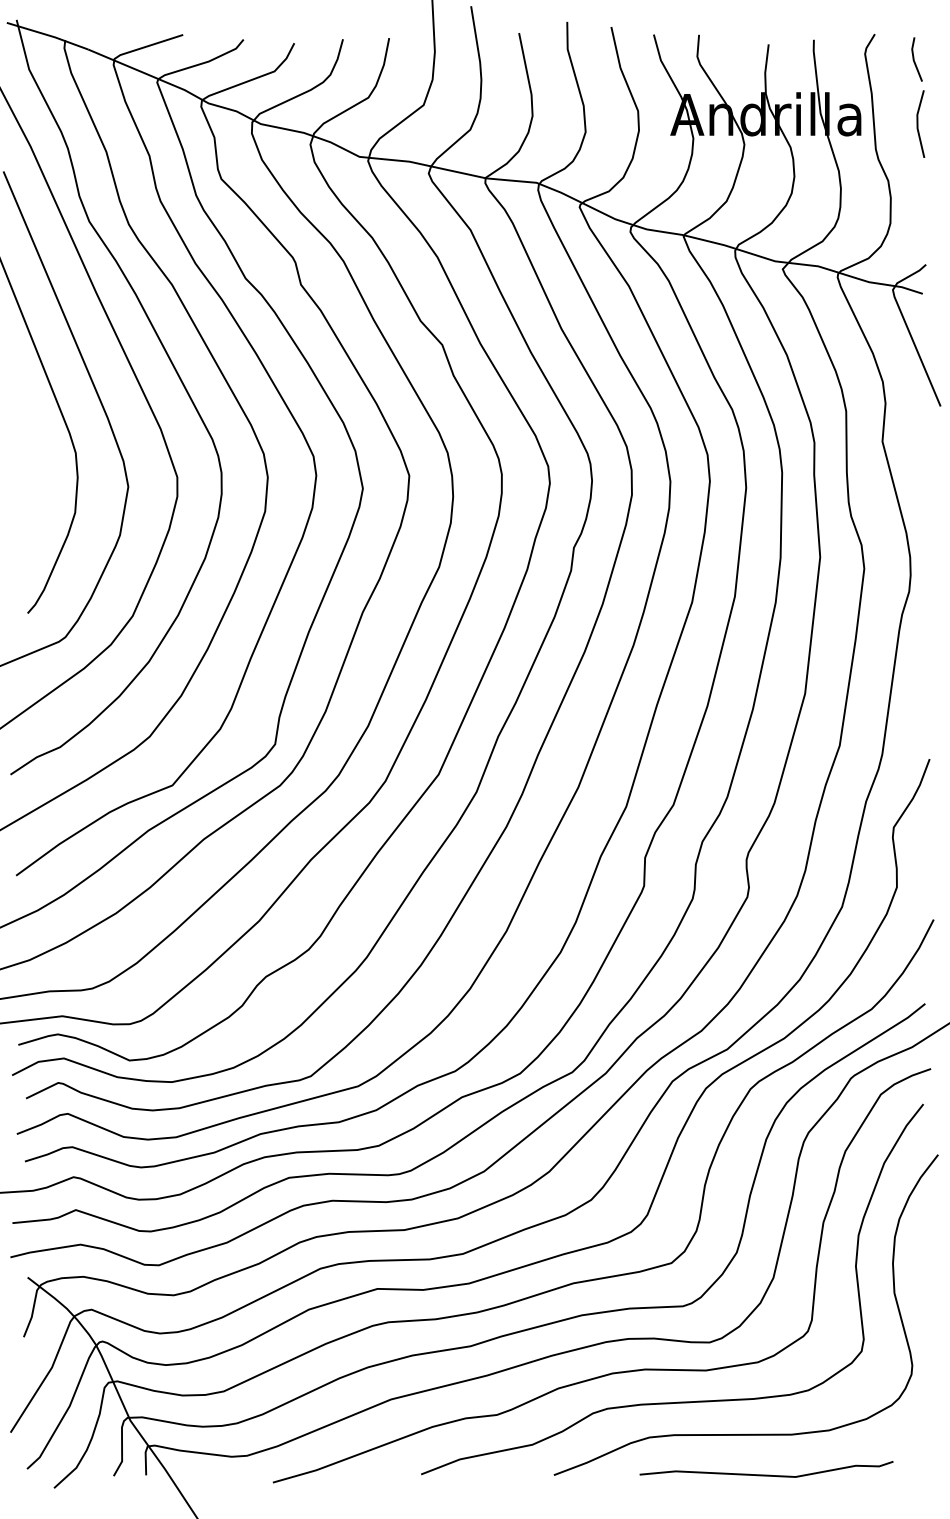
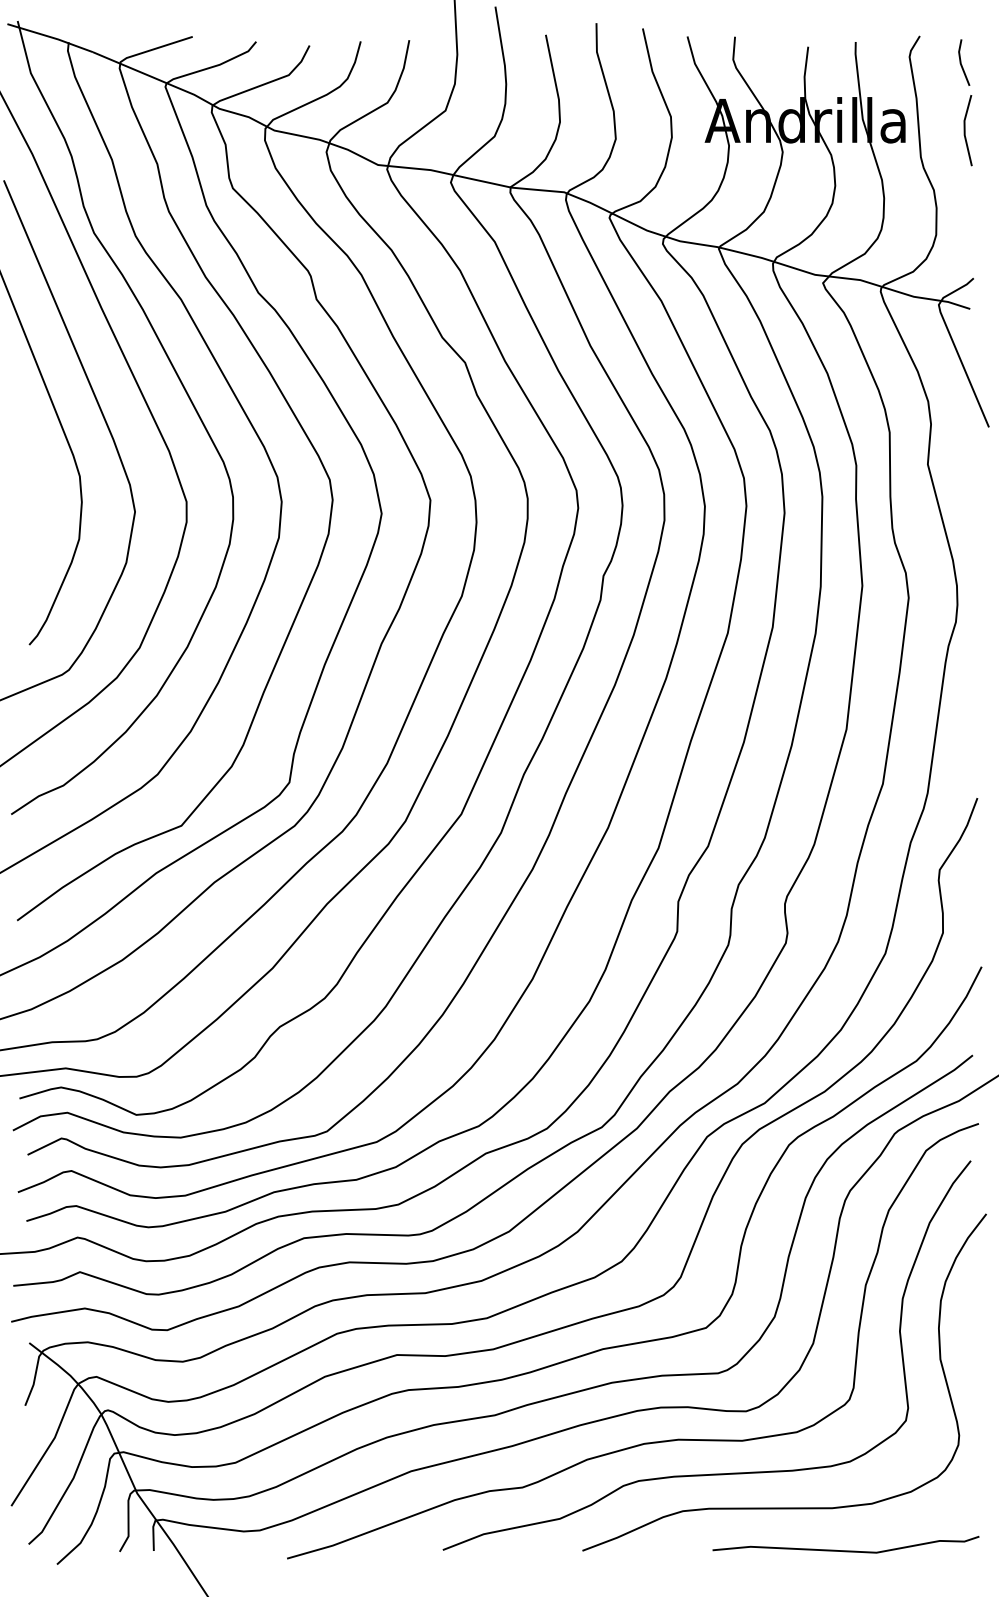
part: (766, 1469) -> (845, 1544), moved

